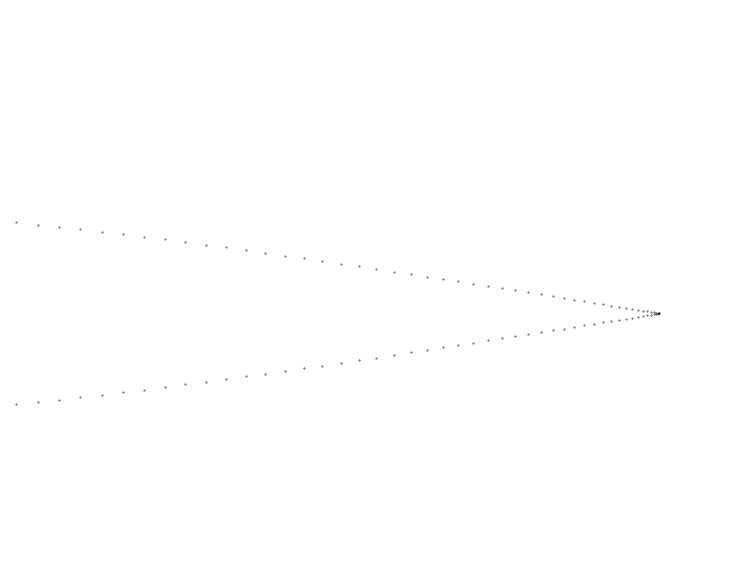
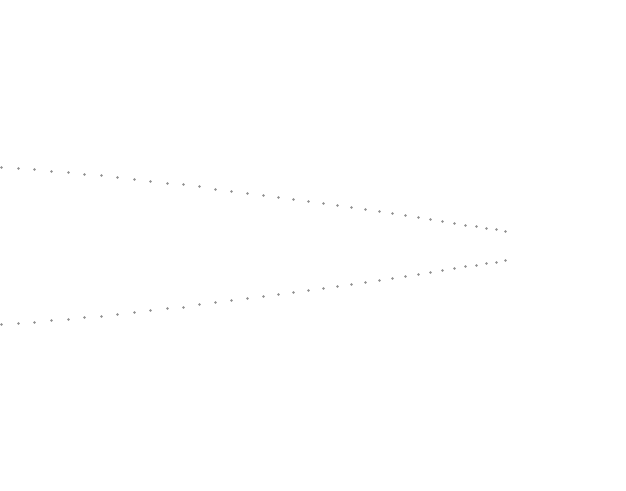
part: (606, 313) -> (556, 245), removed

